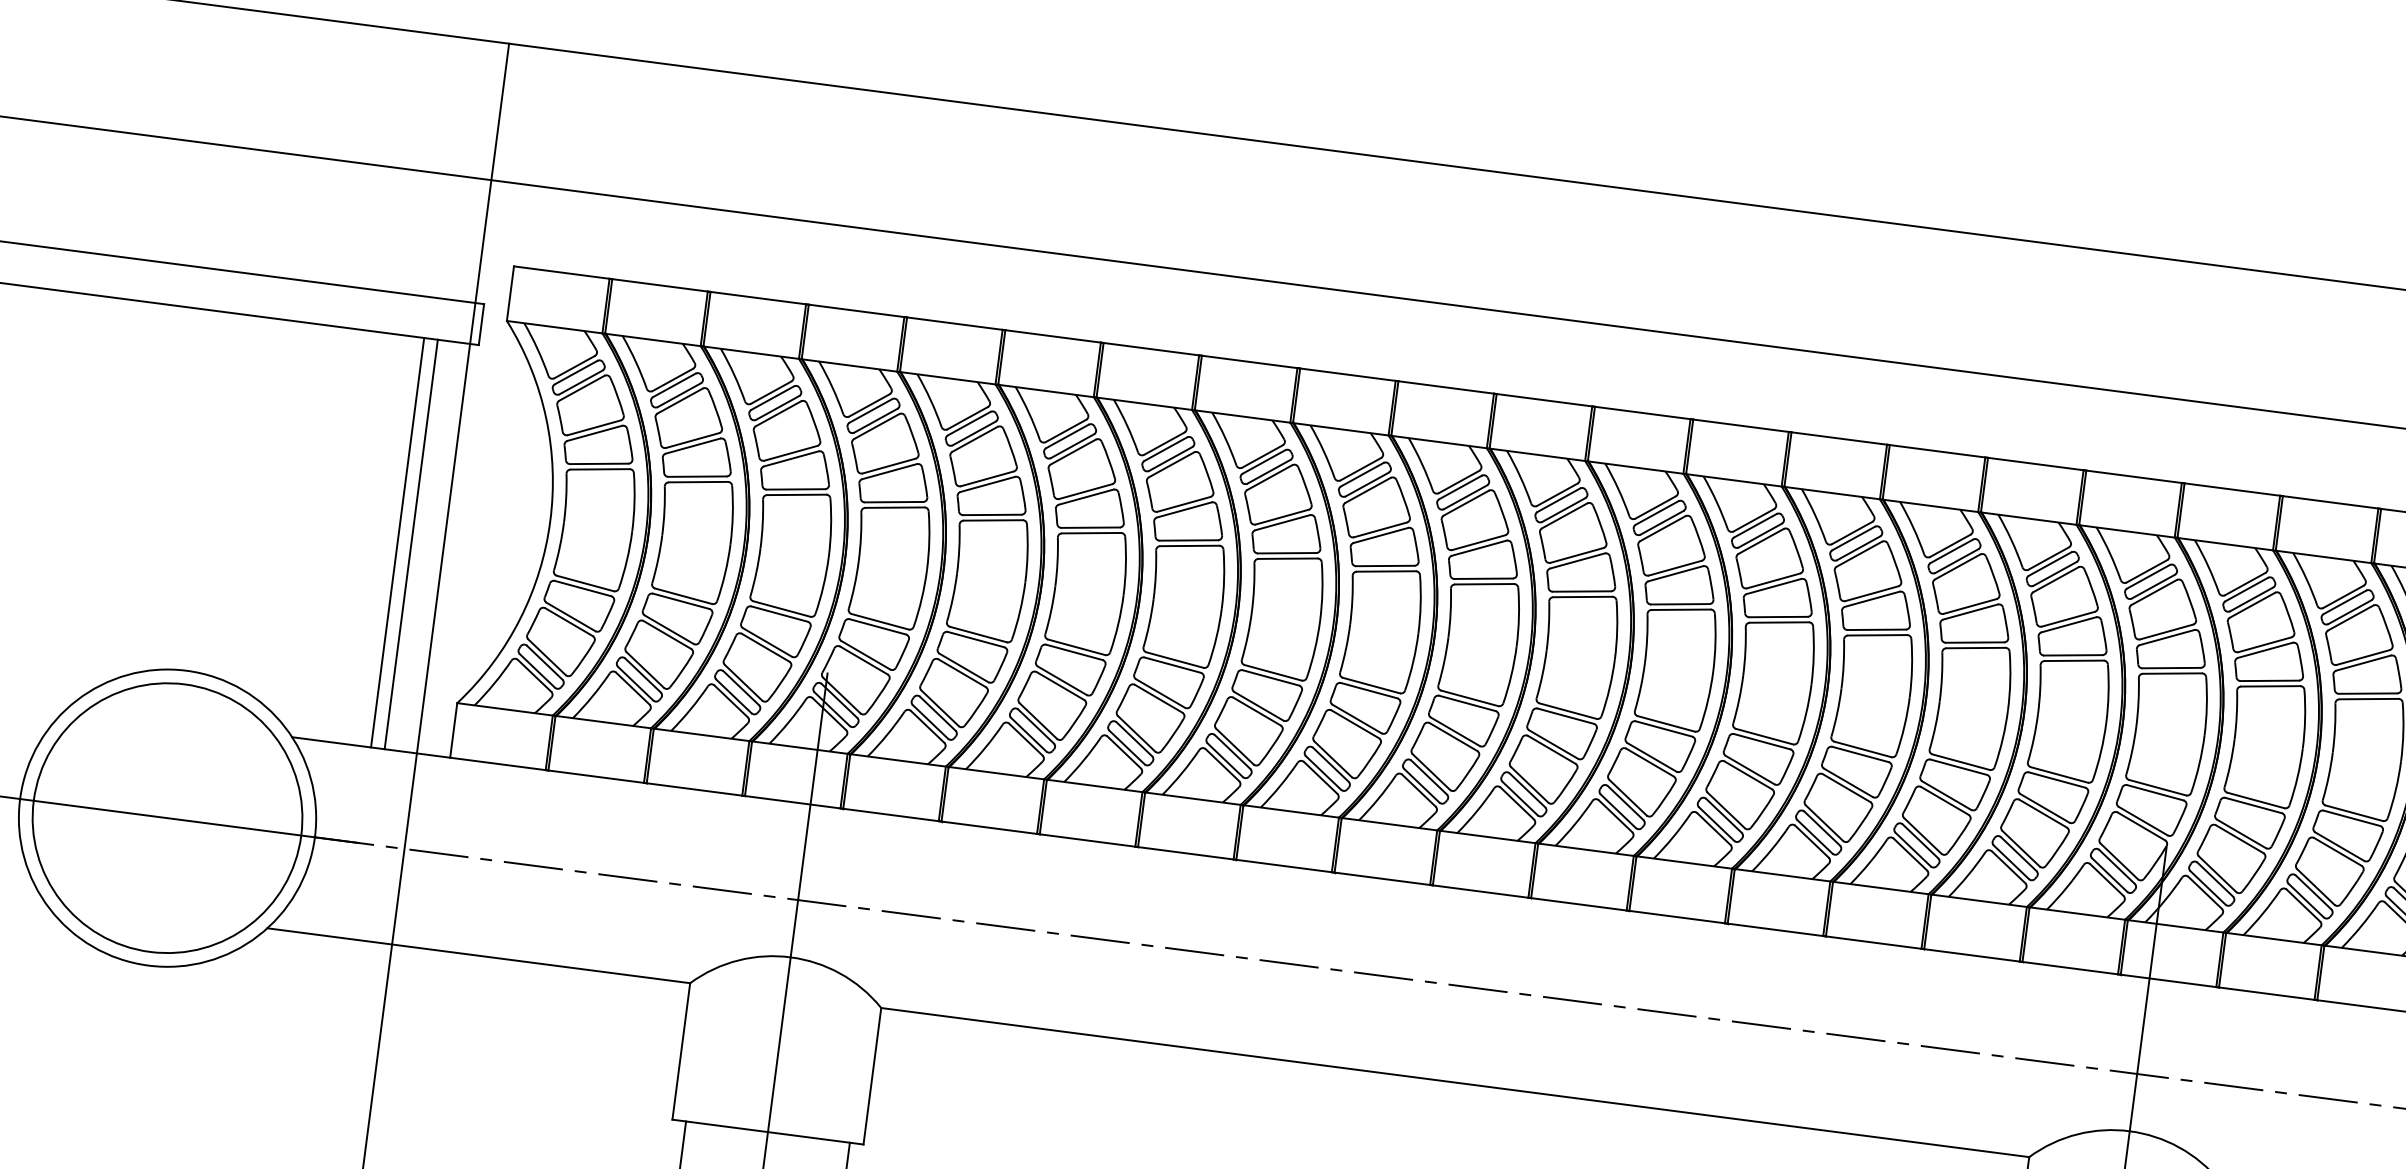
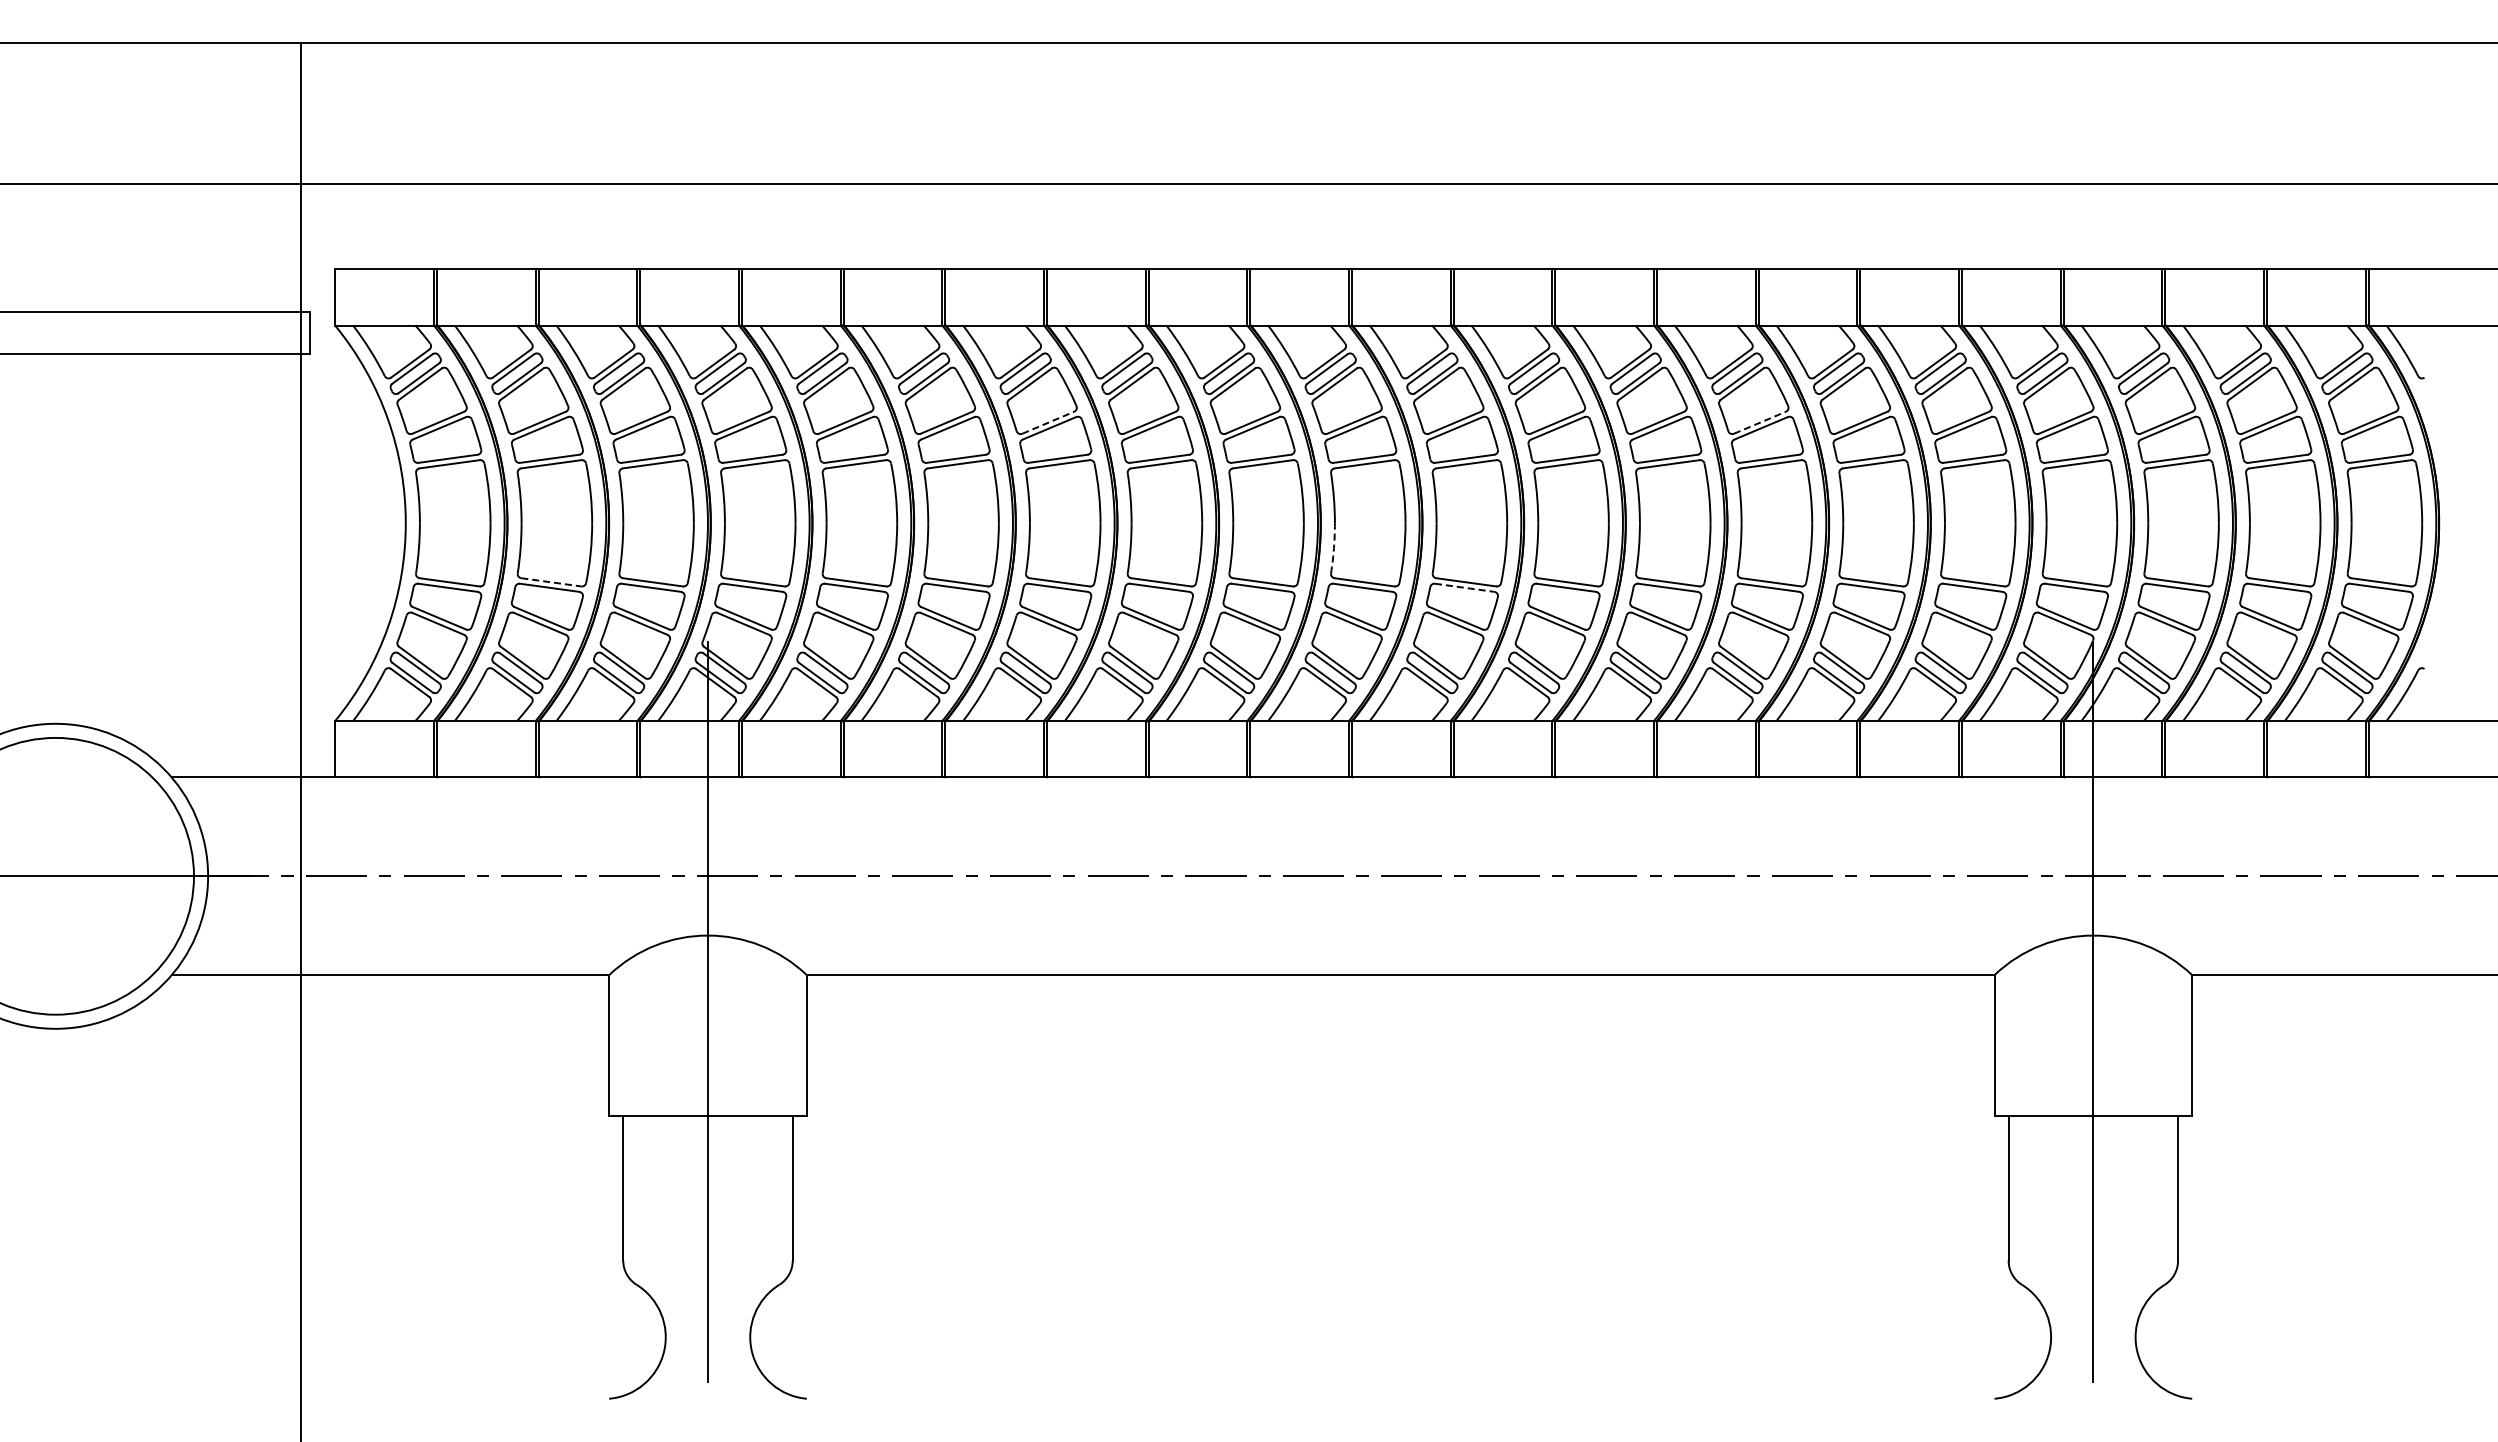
line: (1184, 504) -> (1048, 422), solid -> dashed
line: (397, 542) -> (253, 565), removed
line: (411, 544) -> (267, 565), removed
line: (1872, 593) -> (1760, 422), solid -> dashed
line: (683, 596) -> (551, 582), solid -> dashed
arc: (1443, 661) -> (1333, 548), solid -> dashed
line: (1565, 715) -> (1464, 587), solid -> dashed

